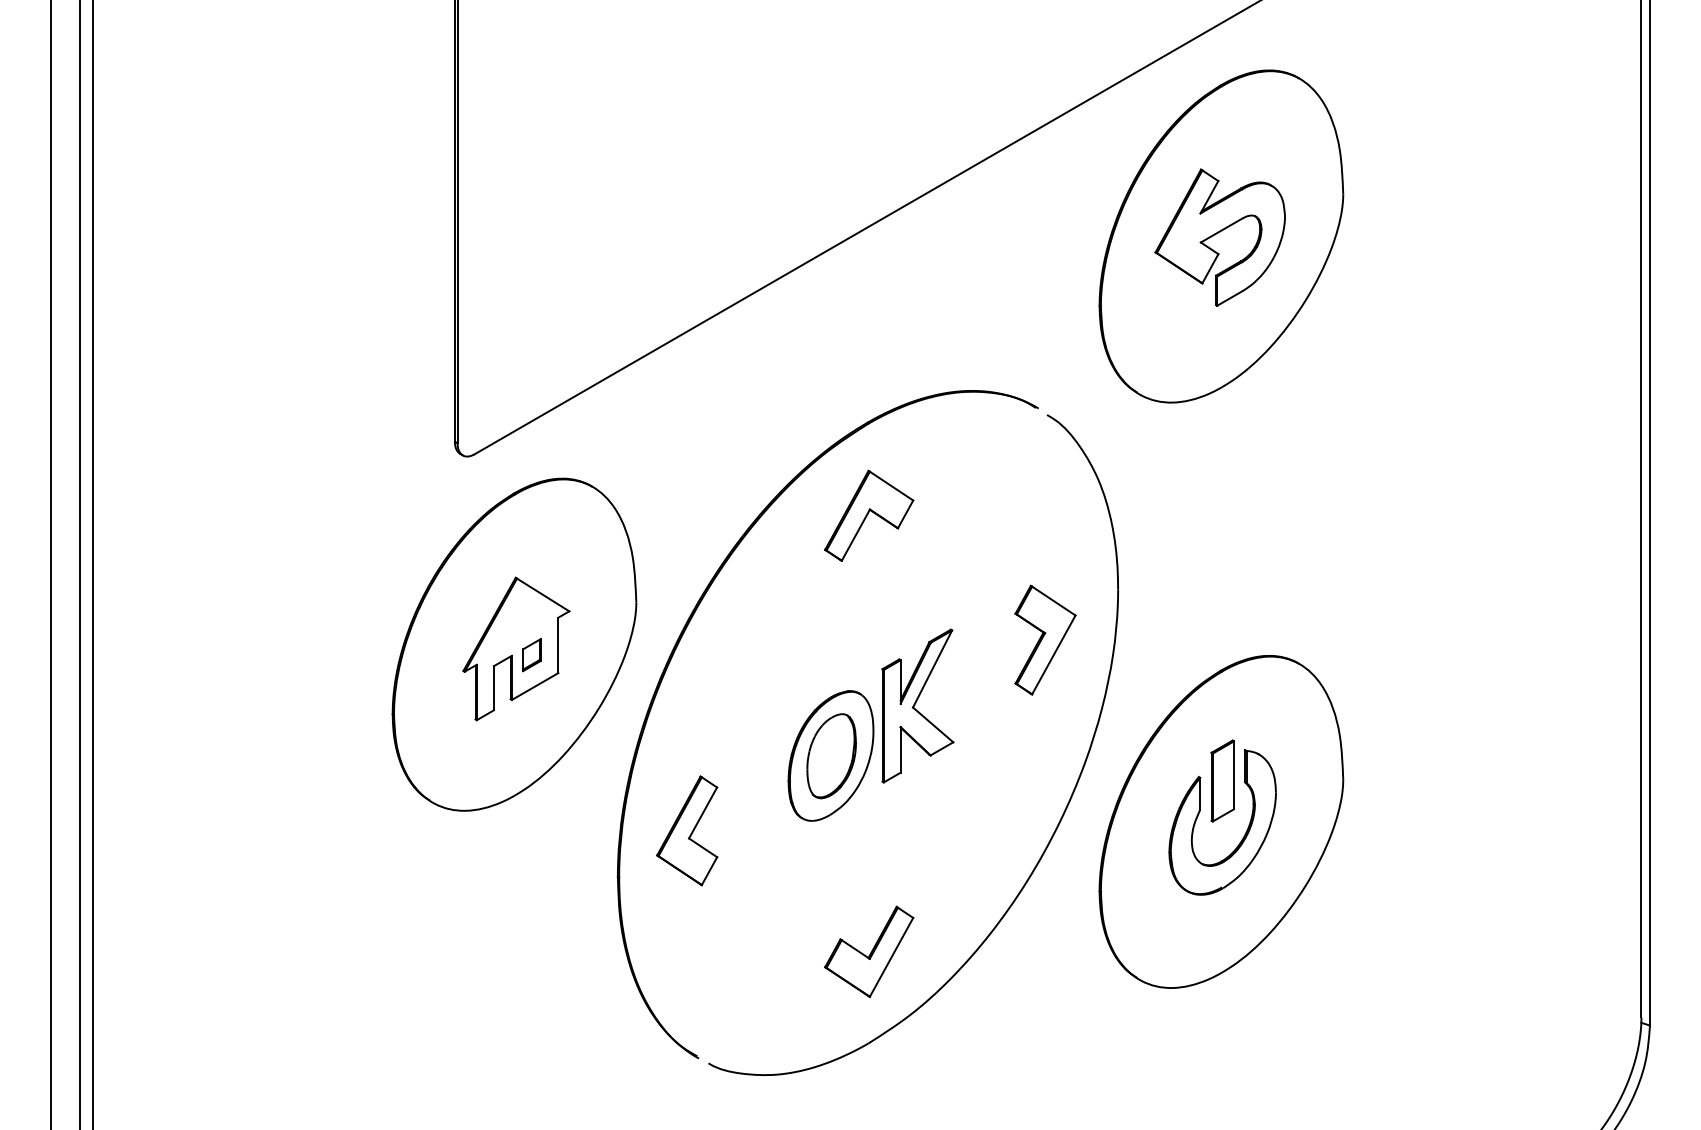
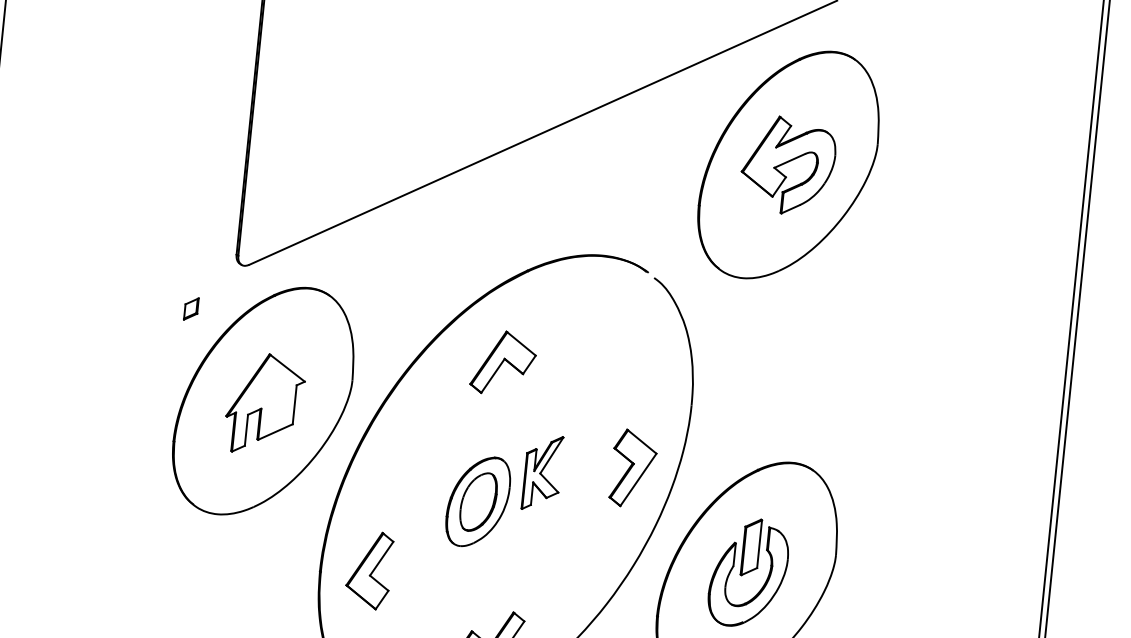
part: (869, 515) -> (503, 363), moved
part: (1045, 639) -> (633, 468), moved
part: (531, 655) -> (191, 309), moved
part: (917, 705) -> (542, 472), size x0.7
part: (687, 830) -> (369, 569), moved

